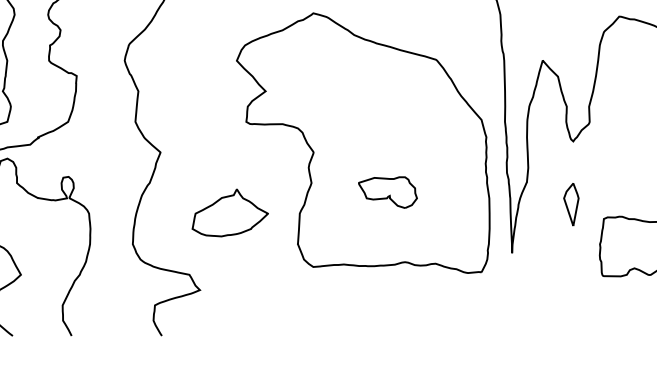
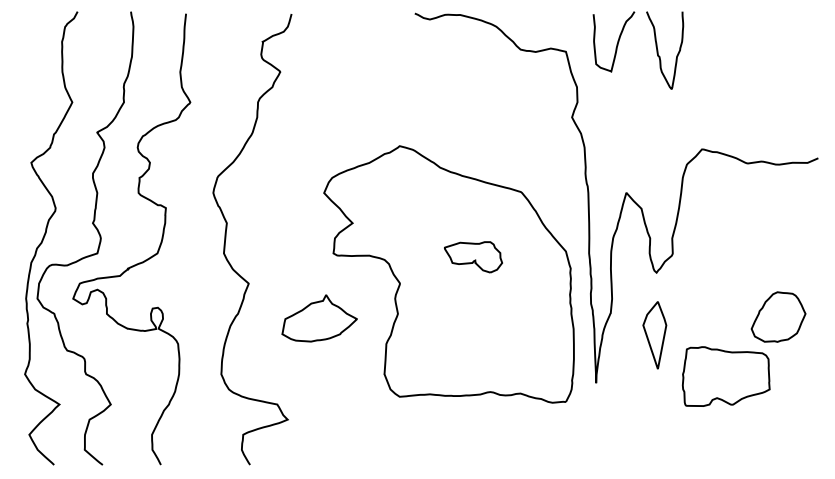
part: (387, 192) -> (473, 257), moved
part: (571, 203) -> (654, 334), size x1.6
part: (230, 213) -> (319, 318), moved

